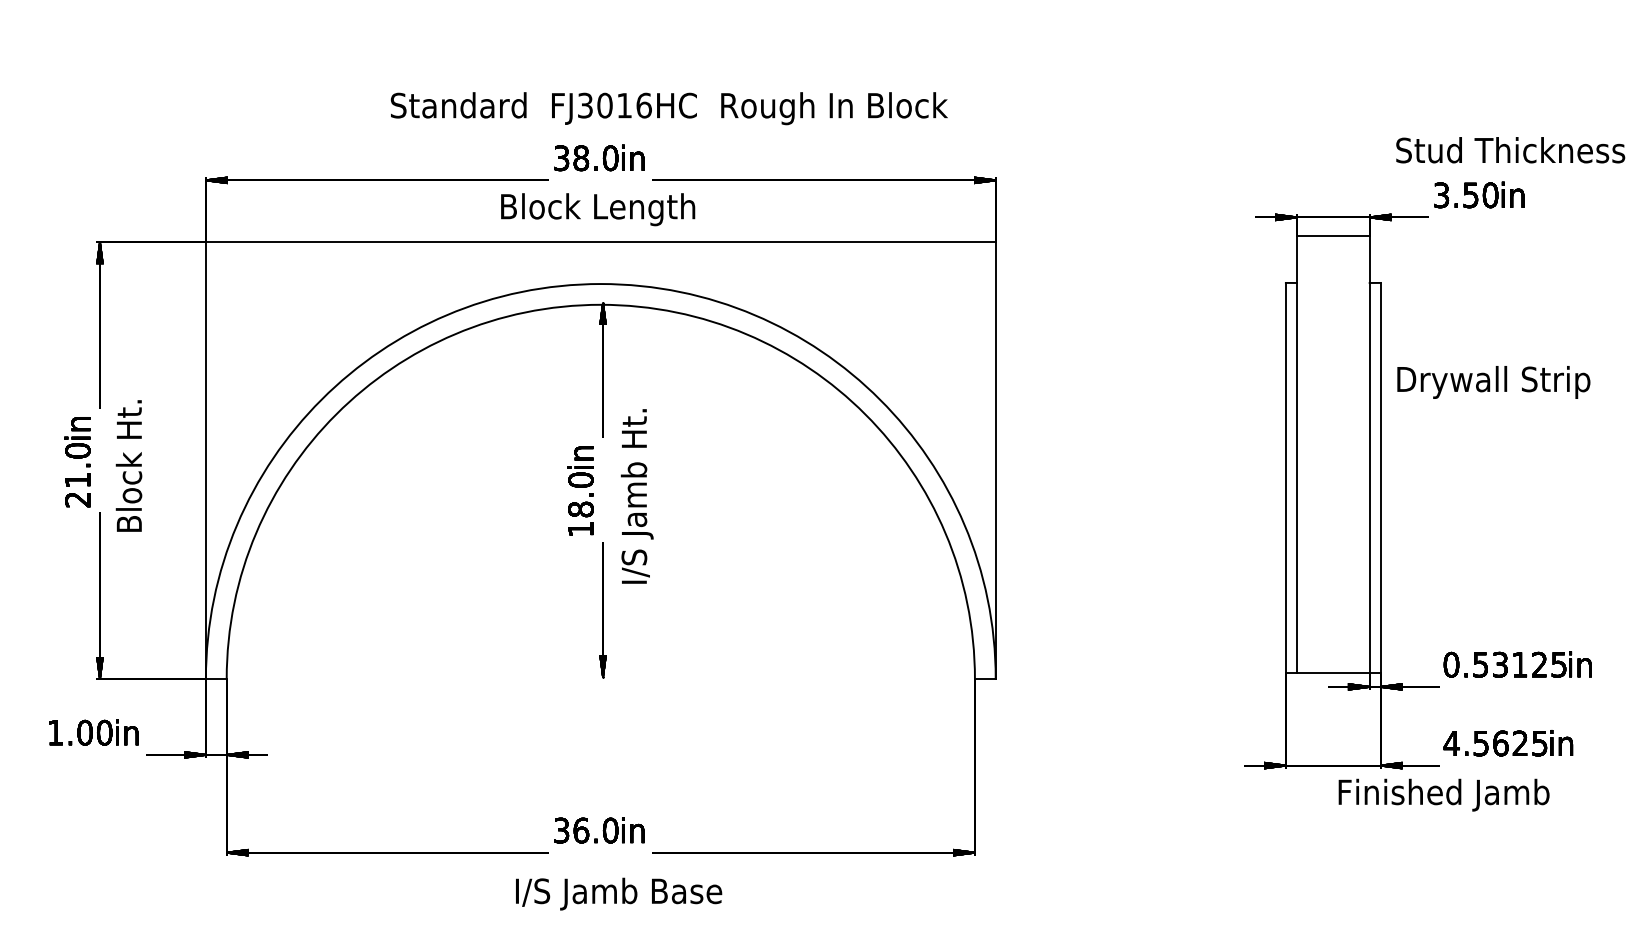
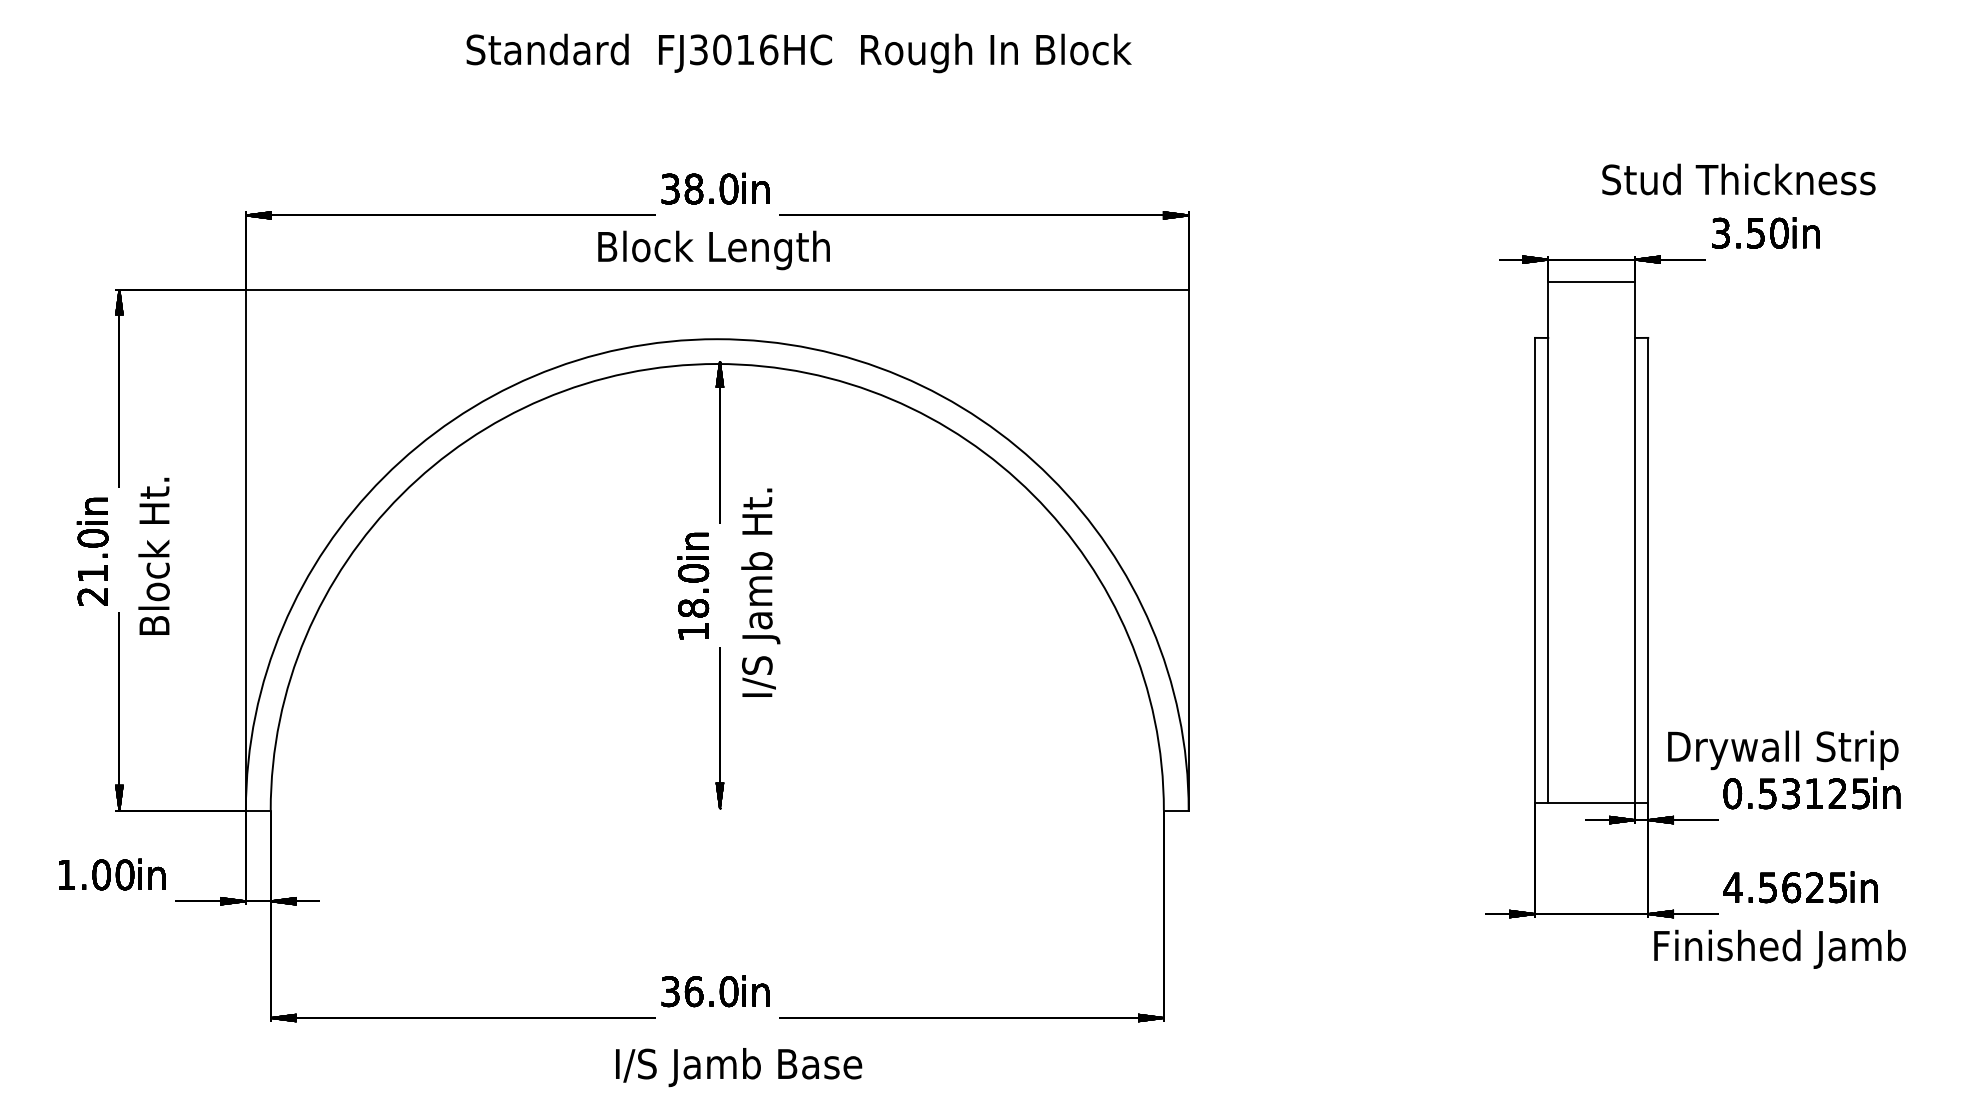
text: (668, 108) -> (798, 53), moved
text: (1510, 150) -> (1738, 179), moved
text: (1493, 382) -> (1782, 750), moved
text: (1443, 794) -> (1779, 948), moved

